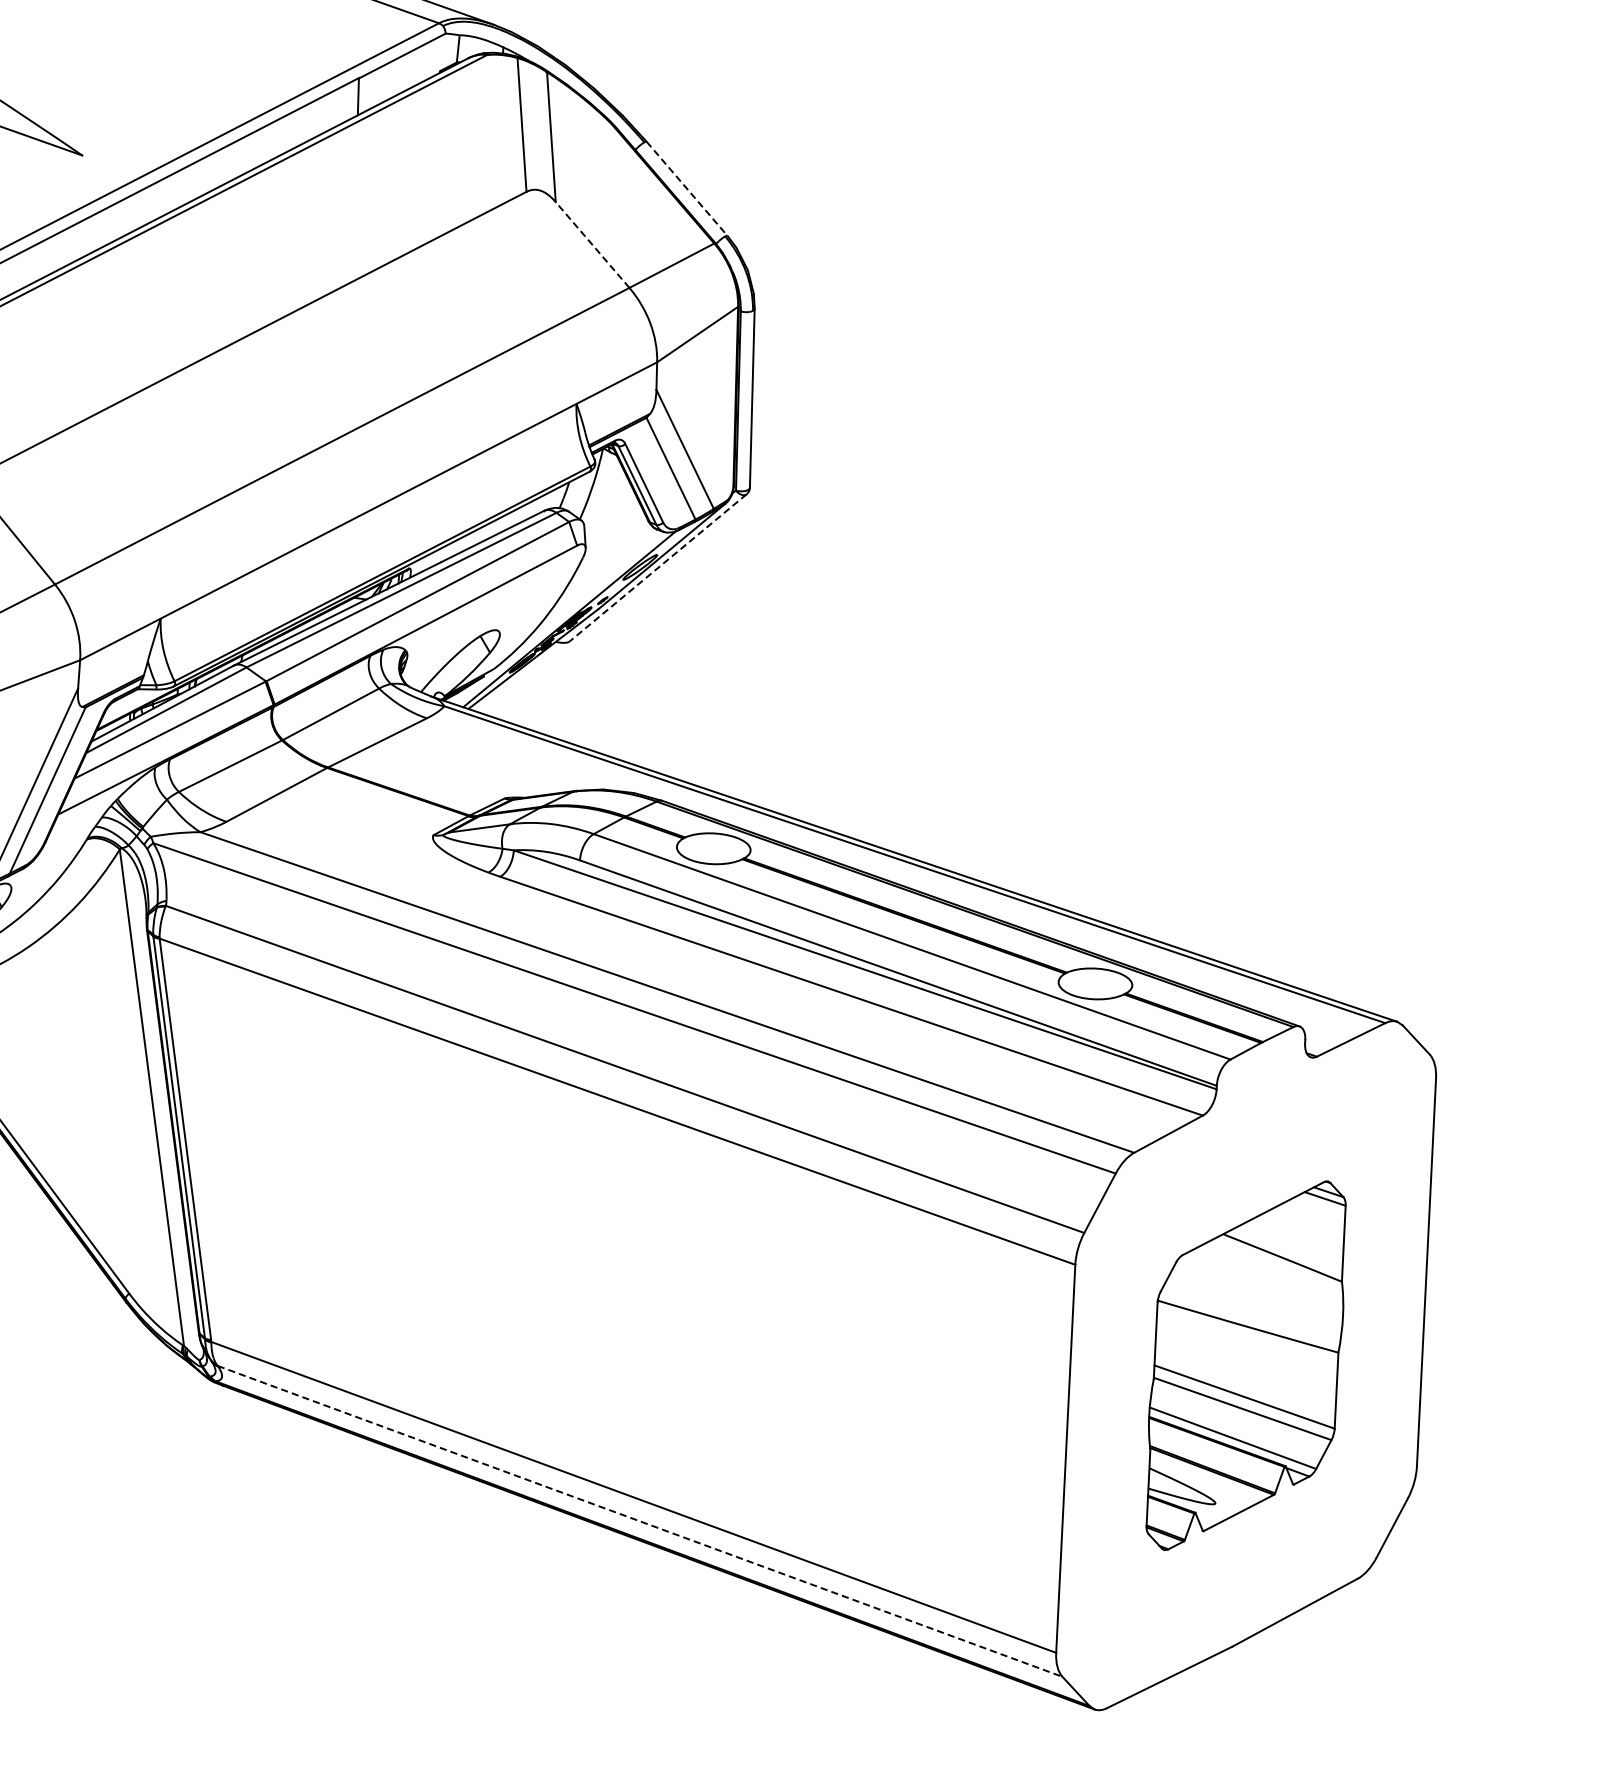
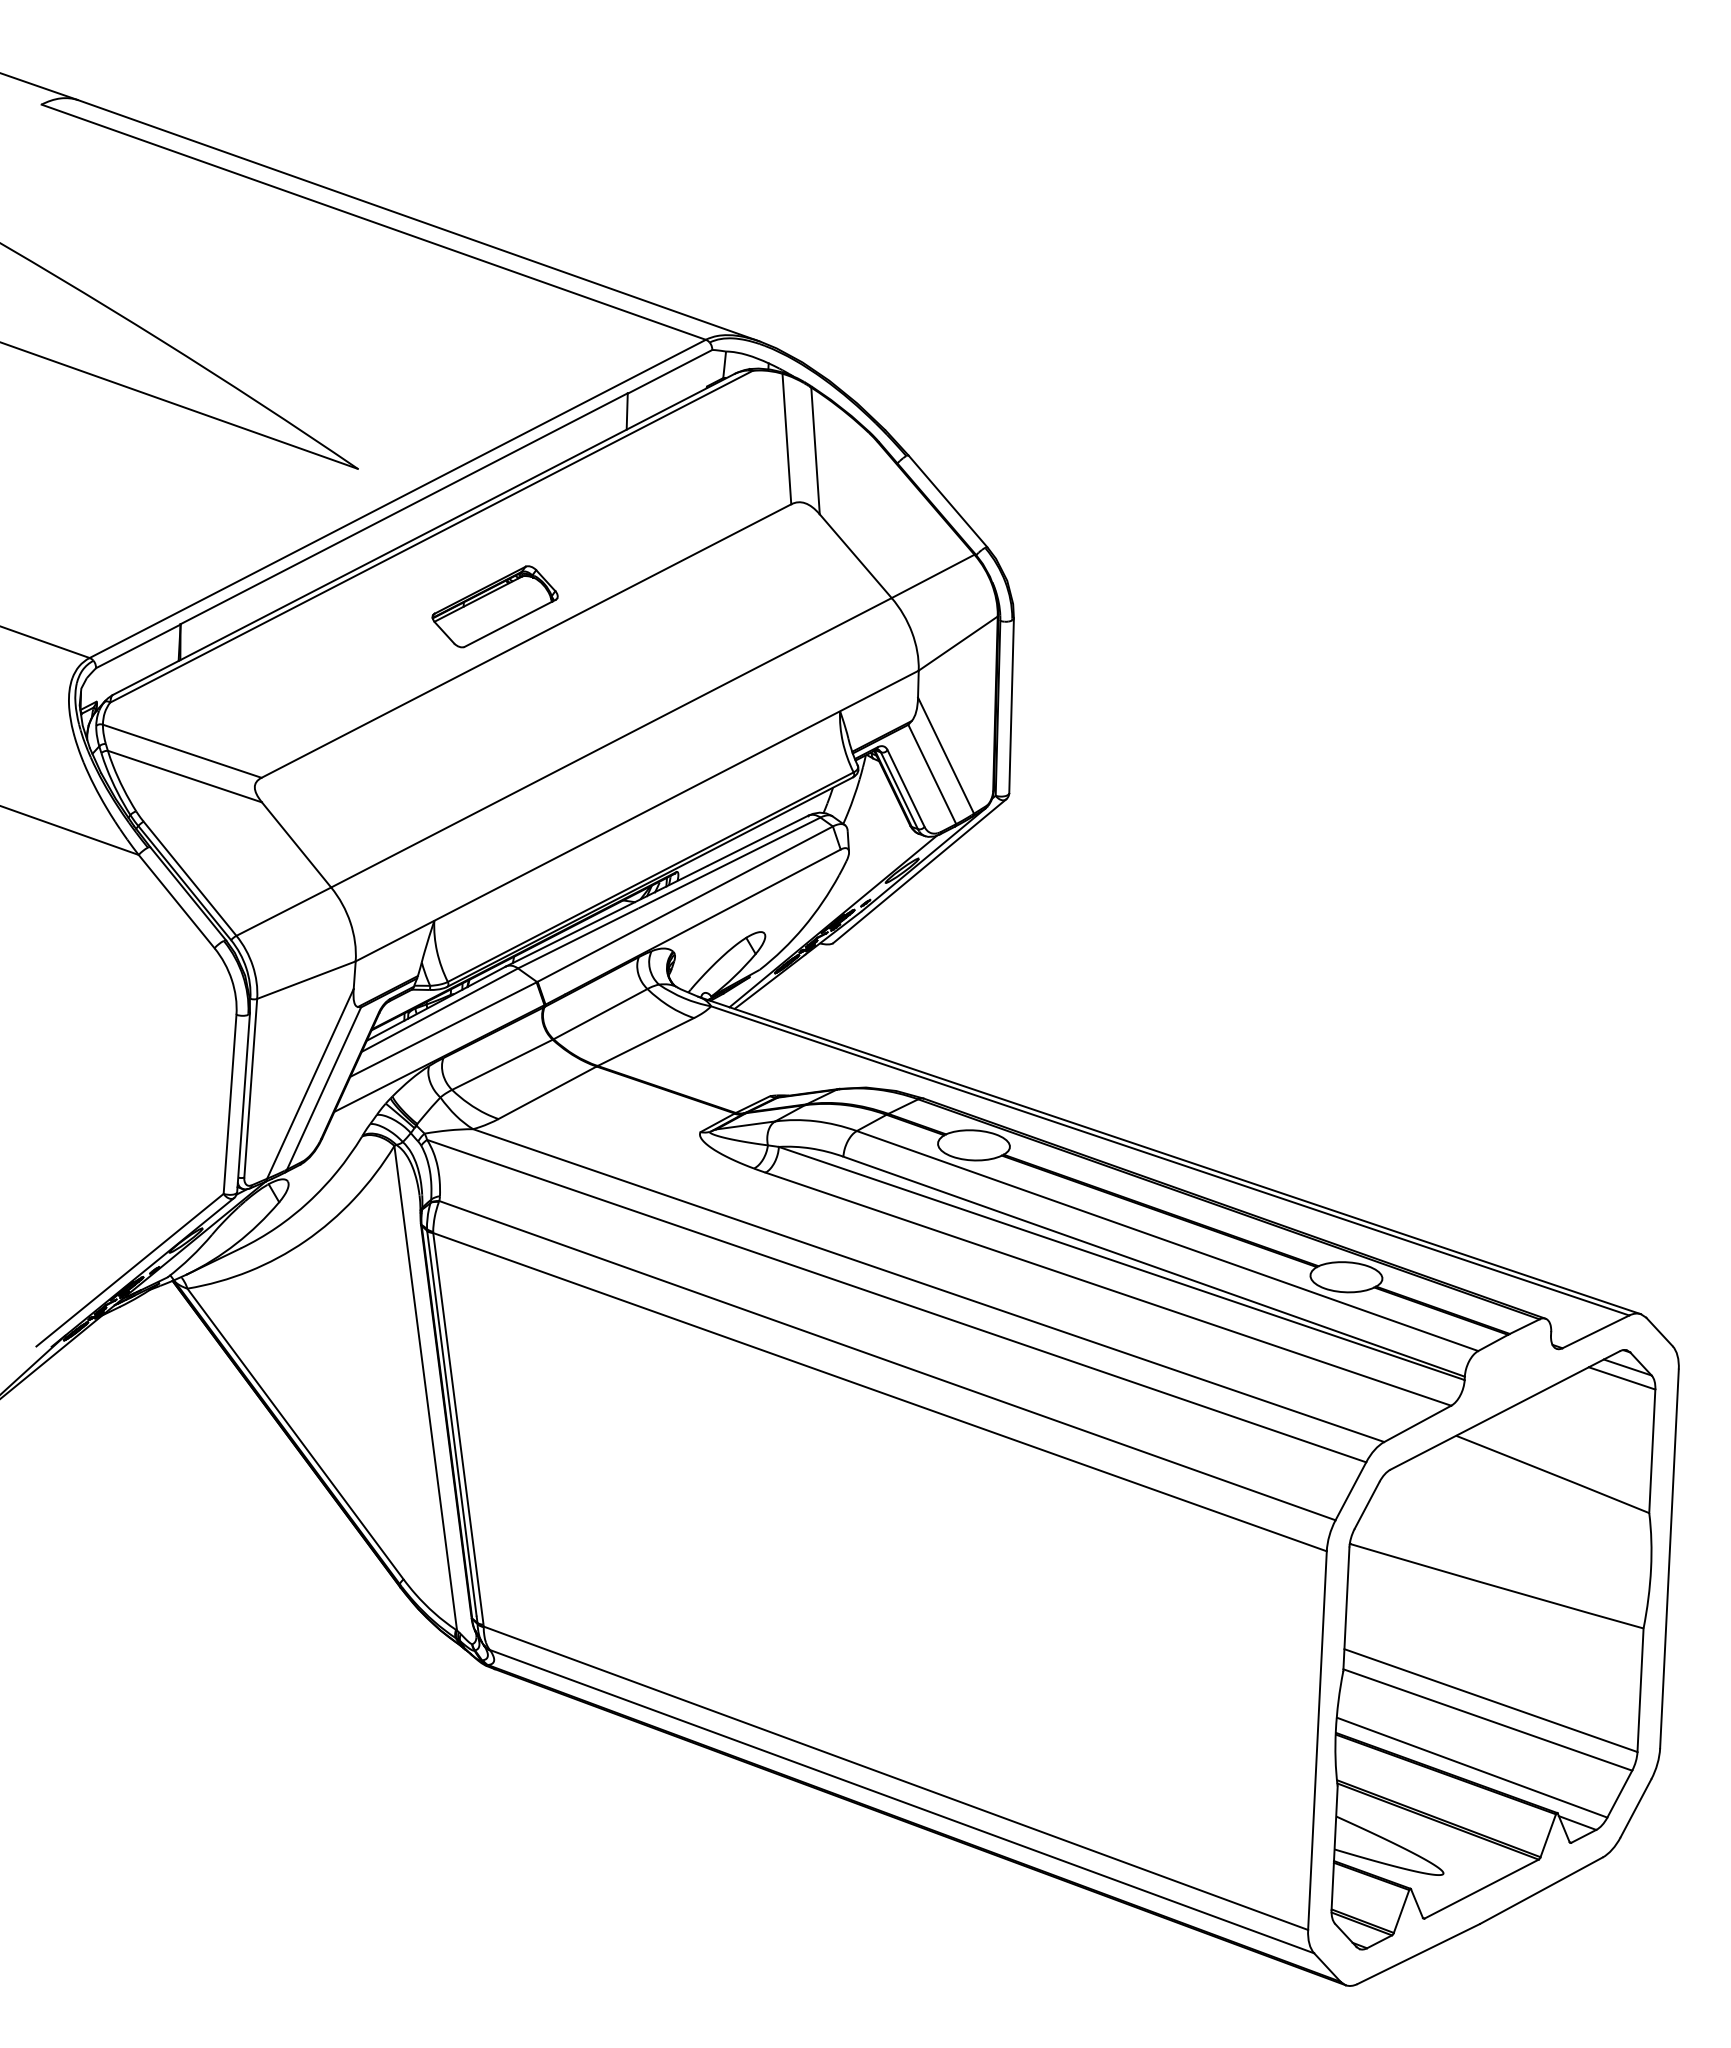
line: (687, 188) -> (948, 501), dashed -> solid
line: (592, 244) -> (855, 555), dashed -> solid
part: (222, 296) -> (494, 606), added
line: (657, 568) -> (919, 871), dashed -> solid
part: (1246, 1365) -> (1493, 1649), size x1.67
line: (640, 1521) -> (902, 1801), dashed -> solid

